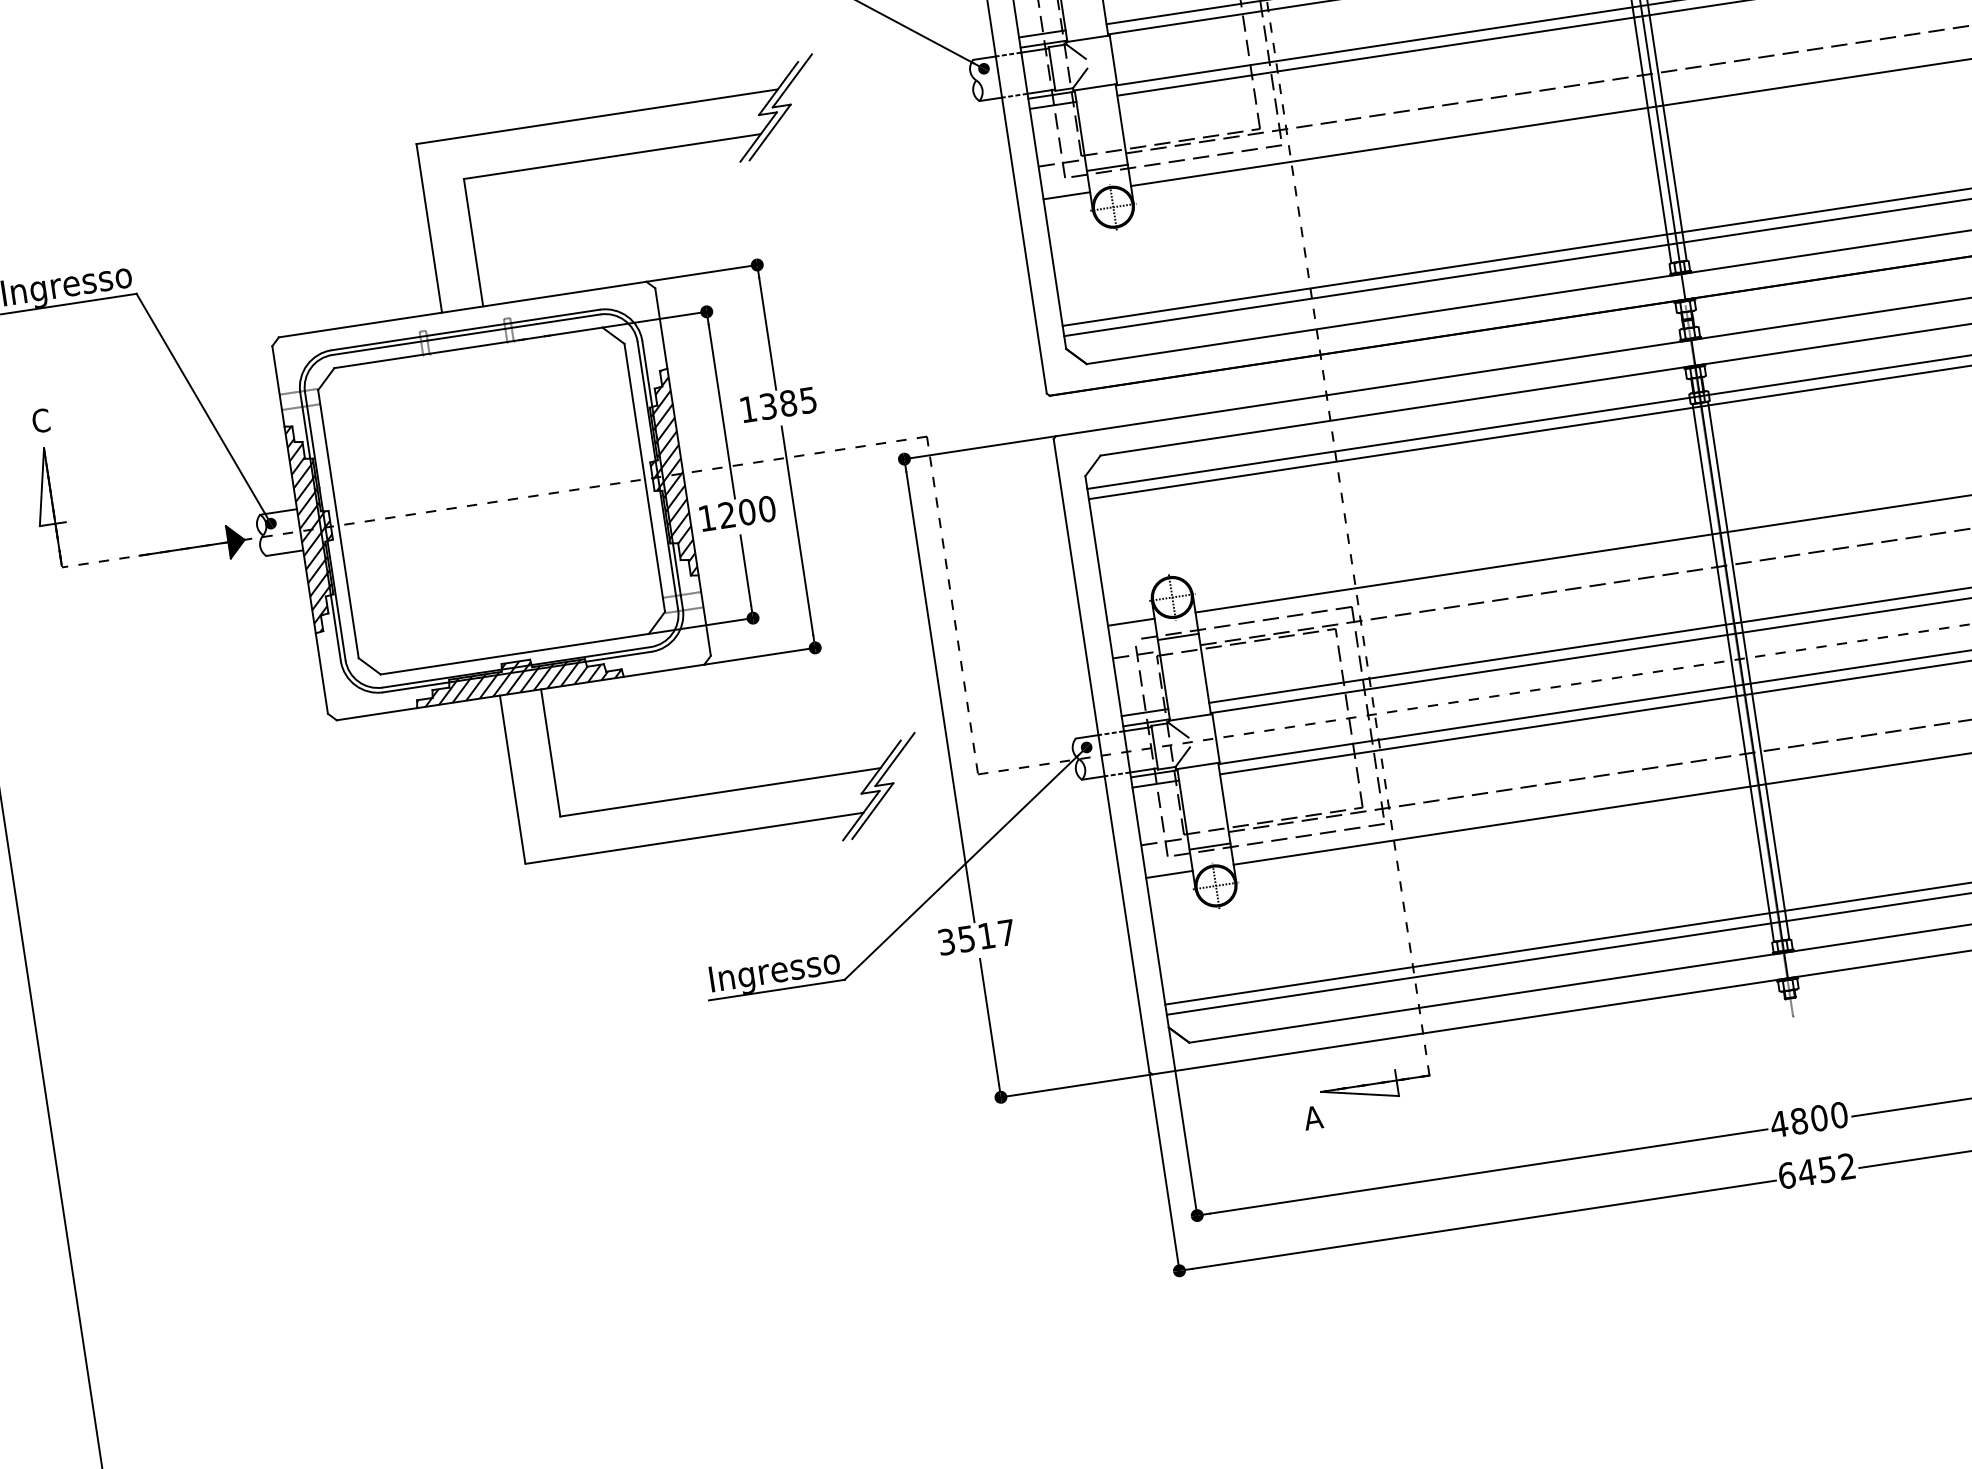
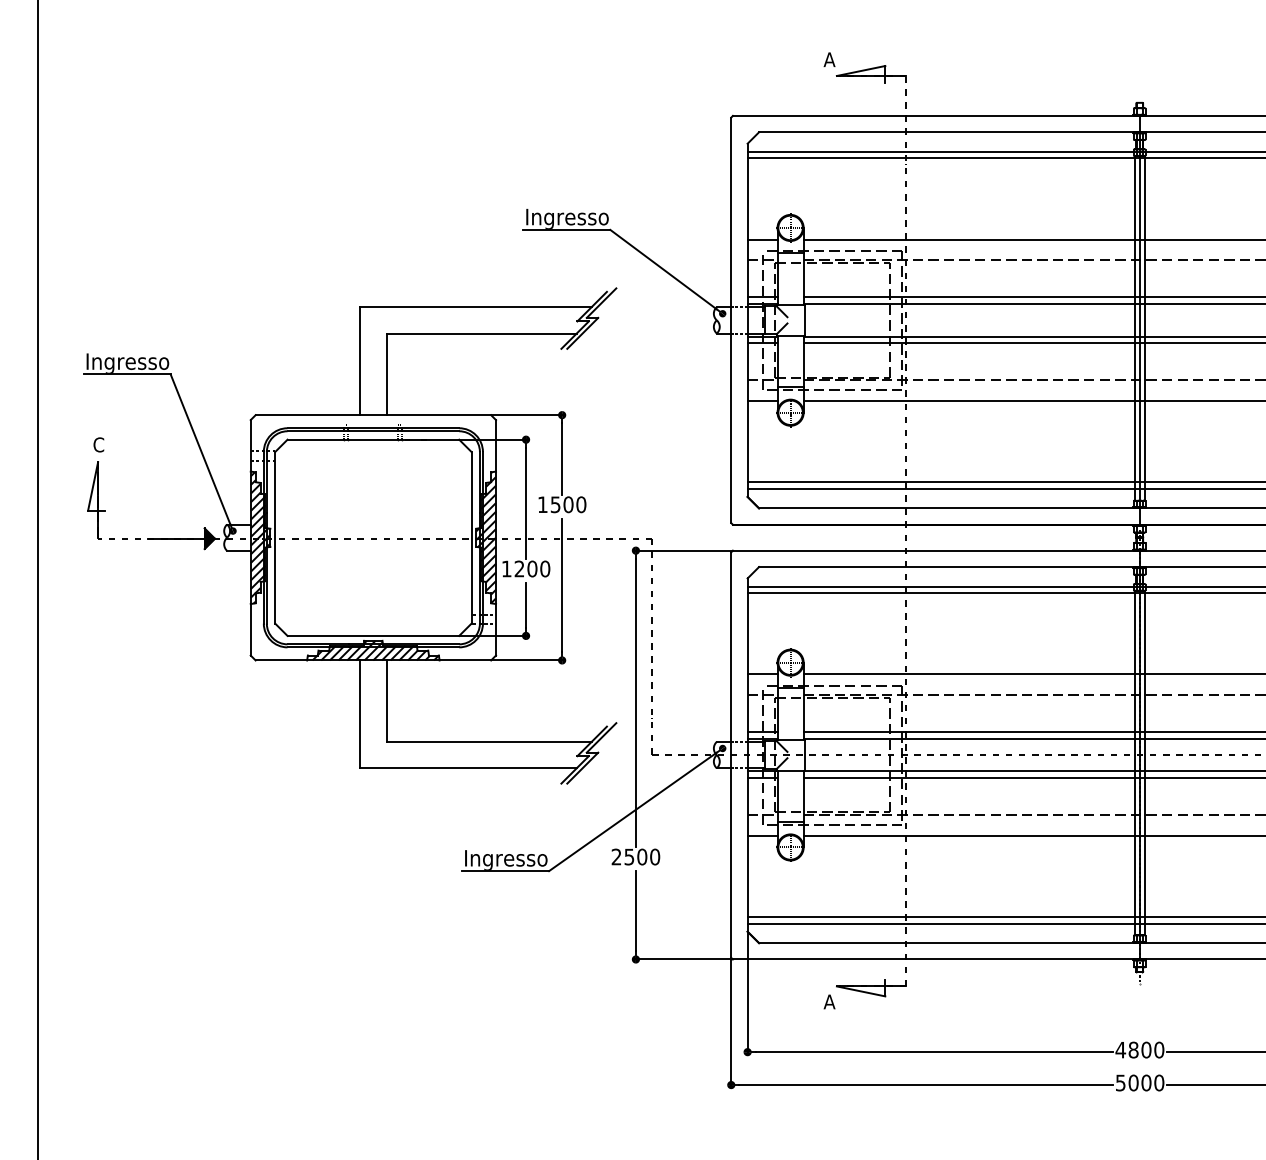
text: (788, 402) -> (568, 504), 1385 -> 1500
text: (975, 936) -> (635, 856), 3517 -> 2500
text: (1816, 1170) -> (1139, 1082), 6452 -> 5000

